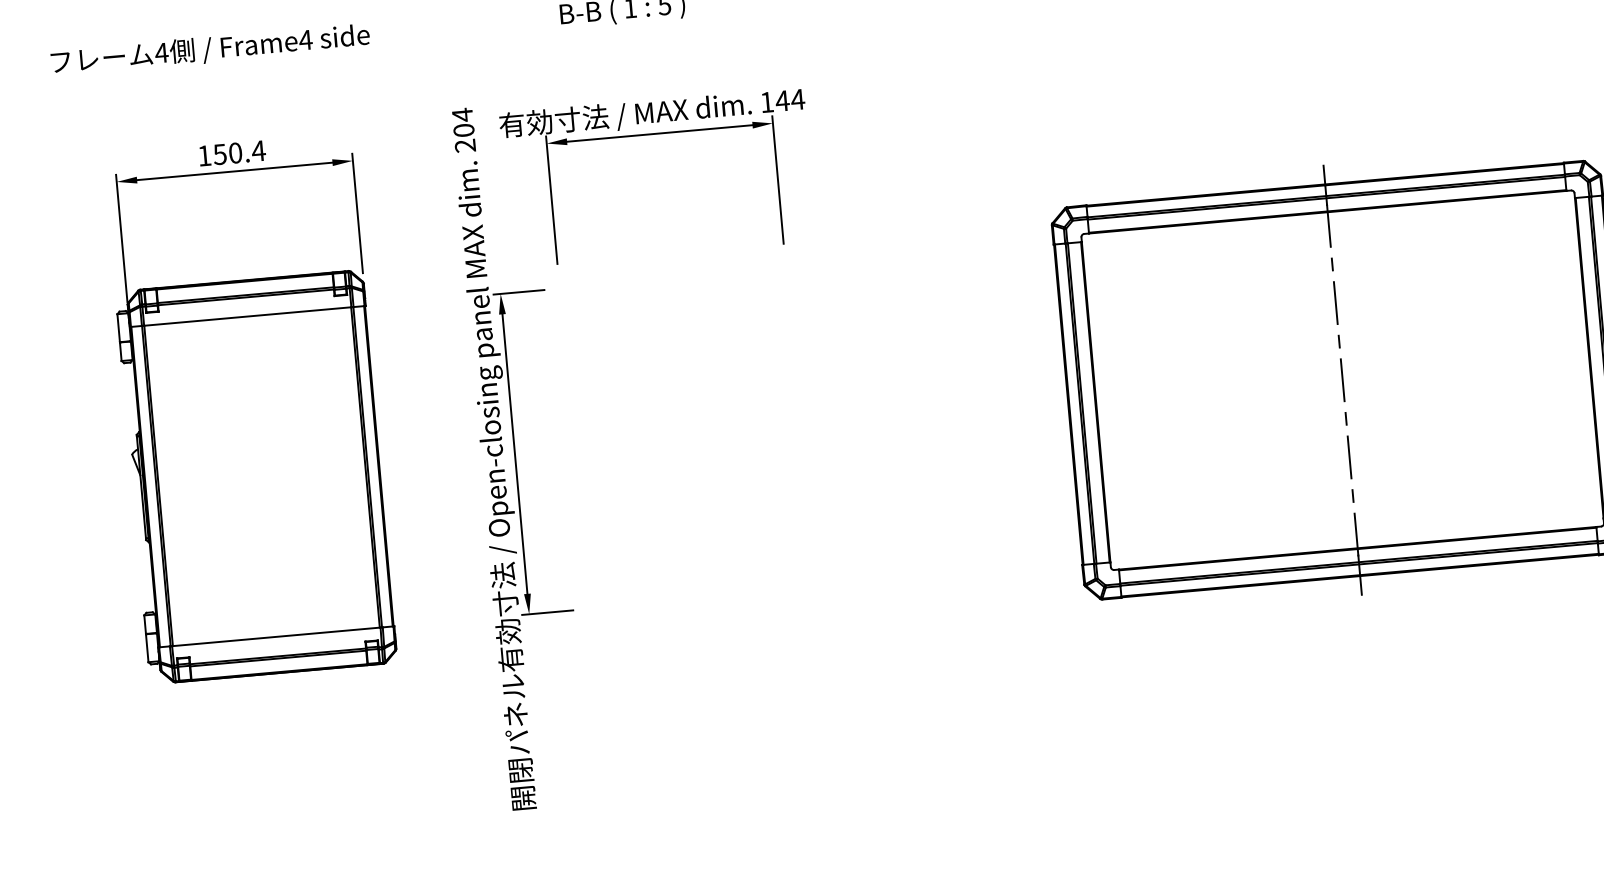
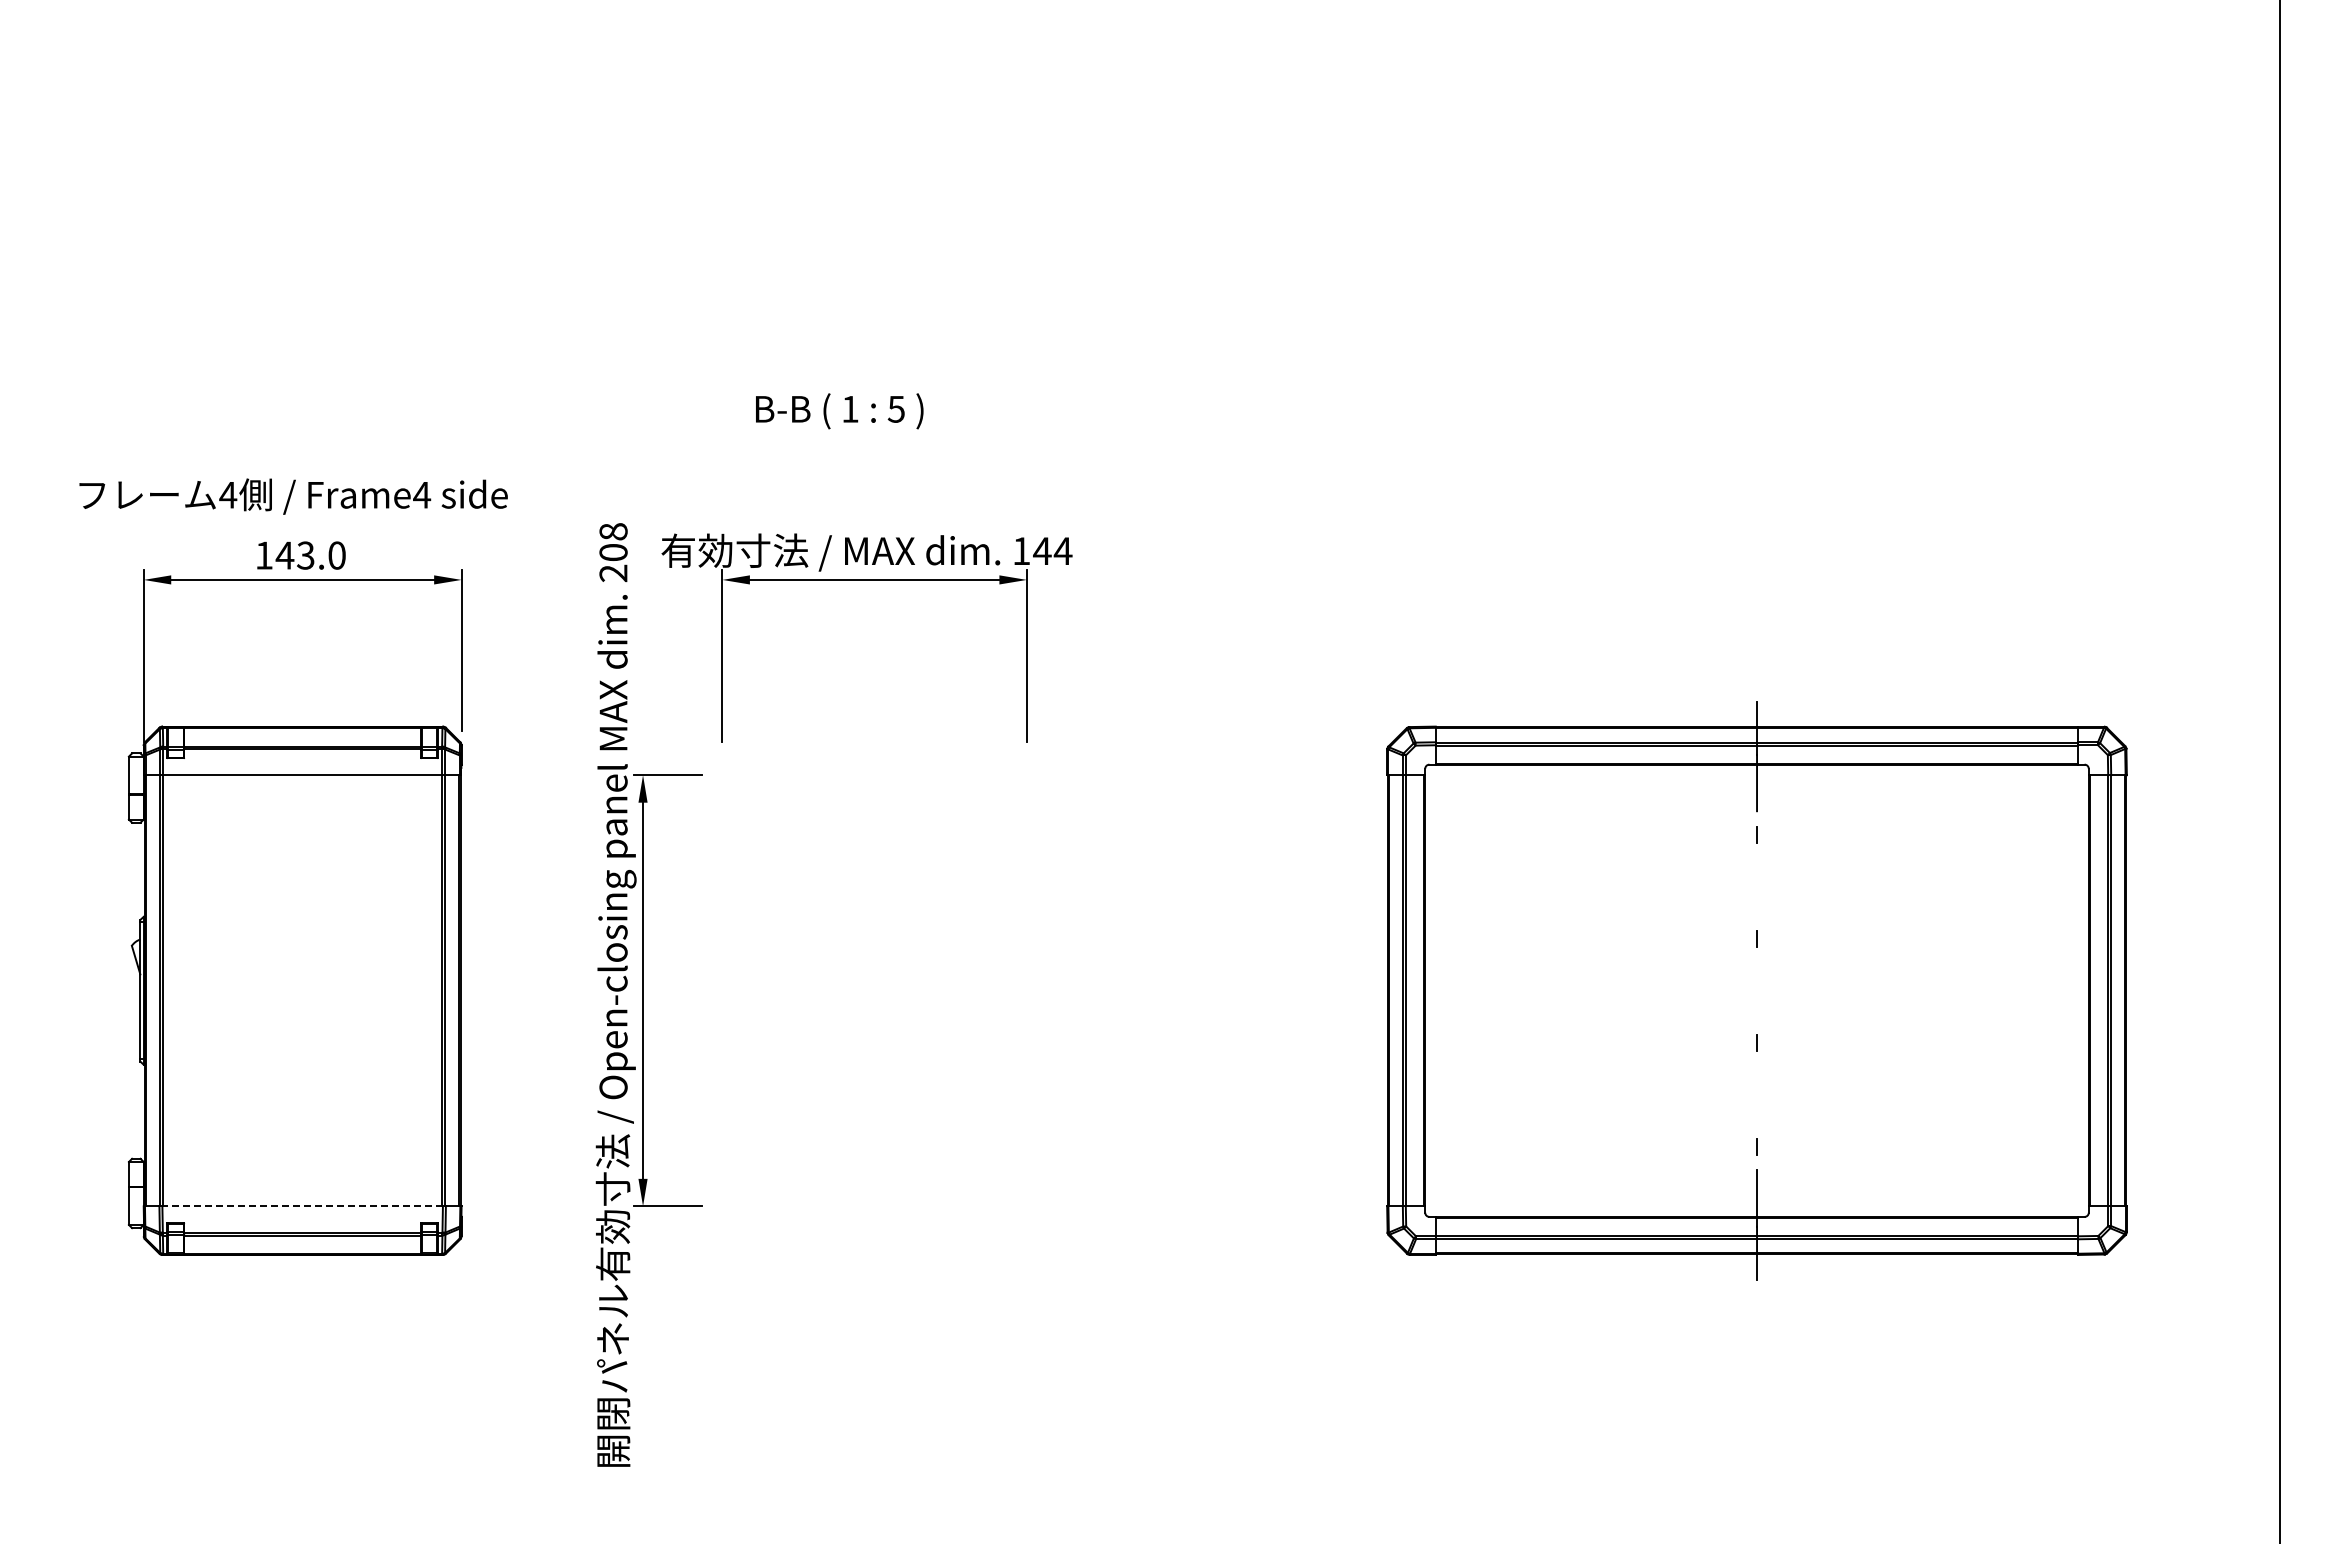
text: (210, 49) -> (293, 496), moved
text: (462, 114) -> (613, 531), 204 -> 208
text: (239, 152) -> (310, 555), 150.4 -> 143.0
line: (1336, 302) -> (1757, 886), removed
line: (1343, 380) -> (1757, 990), removed
line: (1349, 457) -> (1757, 1094), removed
line: (276, 636) -> (302, 1206), solid -> dashed

